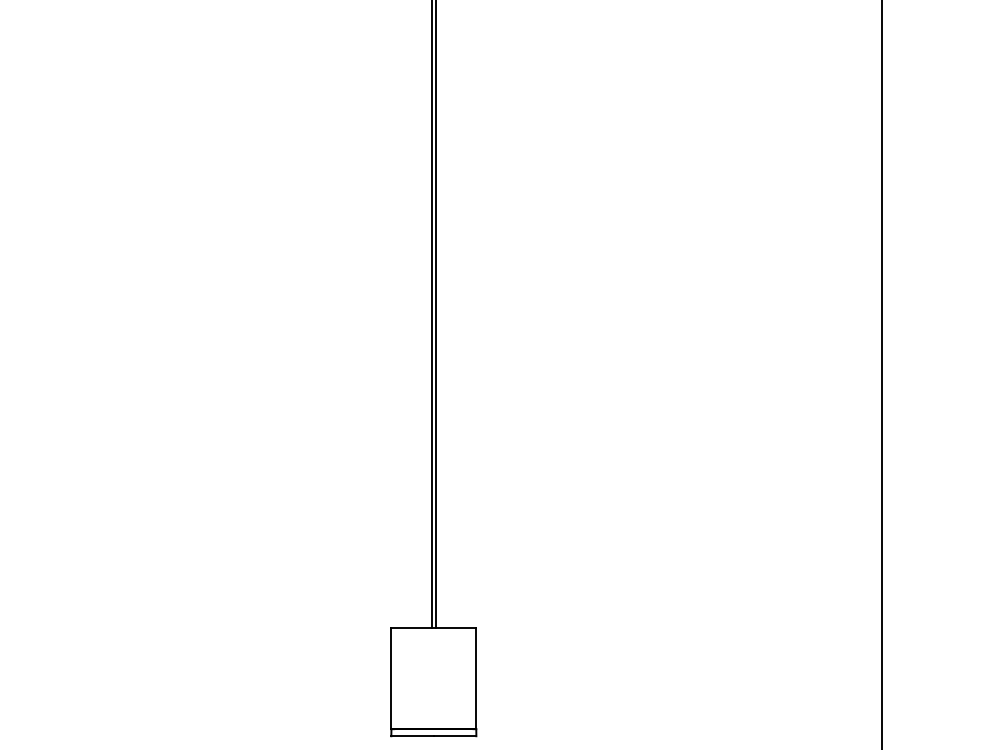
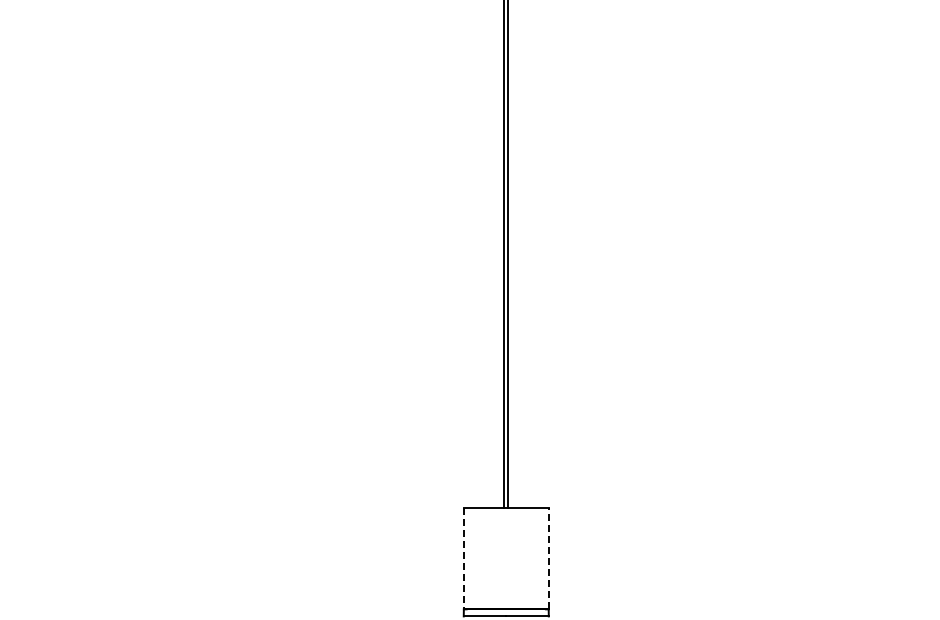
line: (391, 678) -> (463, 558), solid -> dashed
line: (476, 678) -> (548, 558), solid -> dashed

